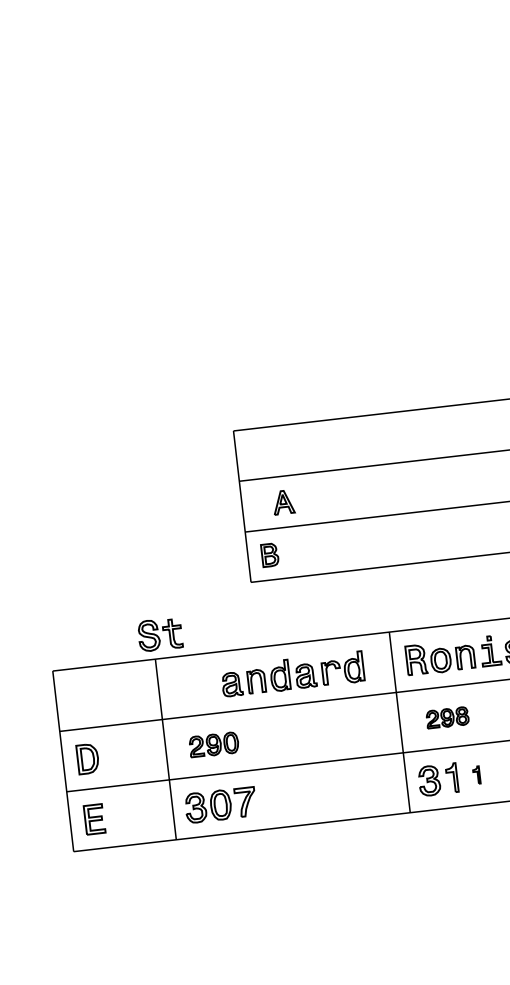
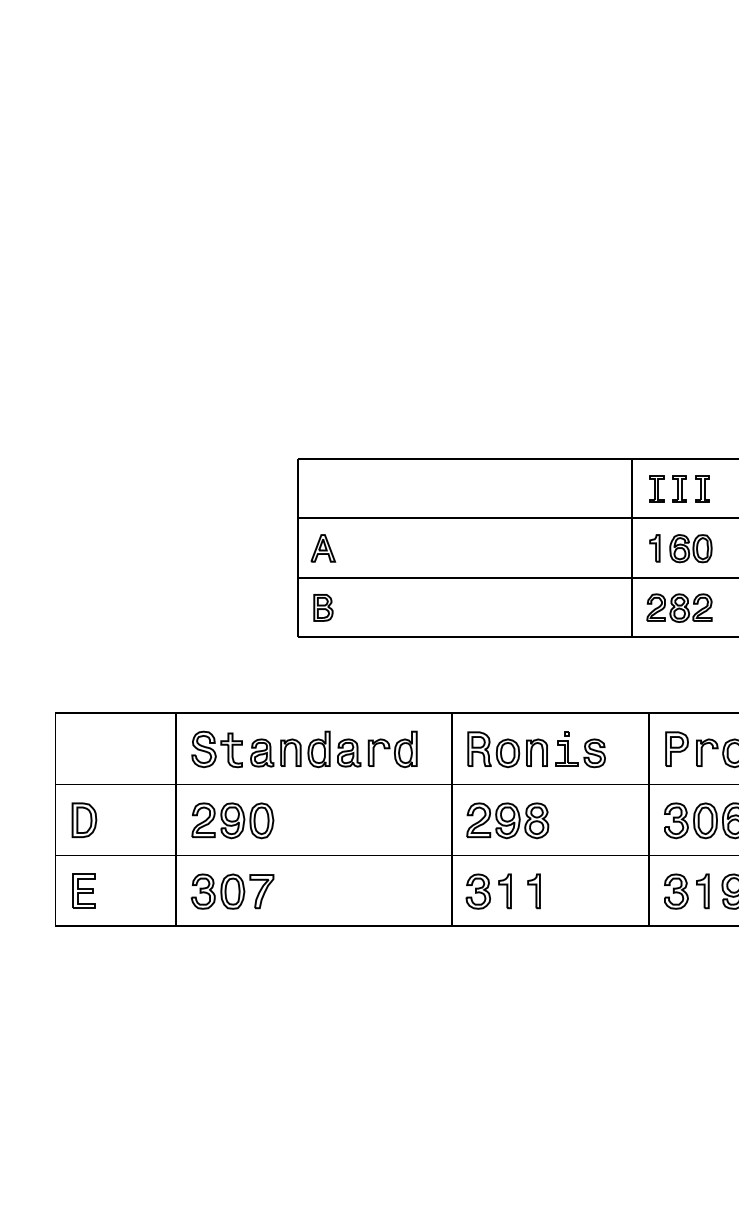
part: (283, 502) -> (323, 548), moved
part: (159, 634) -> (216, 749), moved
part: (447, 717) -> (507, 820), size x1.67
part: (213, 744) -> (232, 820), size x1.43
part: (476, 775) -> (533, 891), size x1.67

